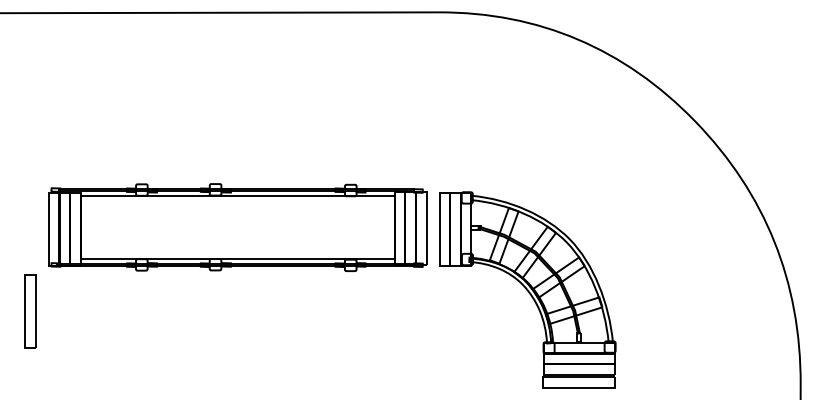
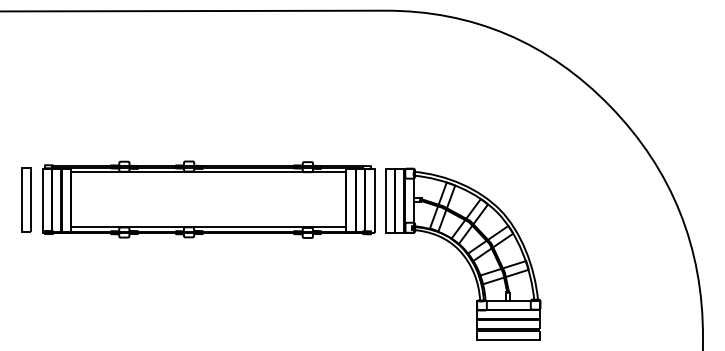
part: (30, 311) -> (26, 199), moved

